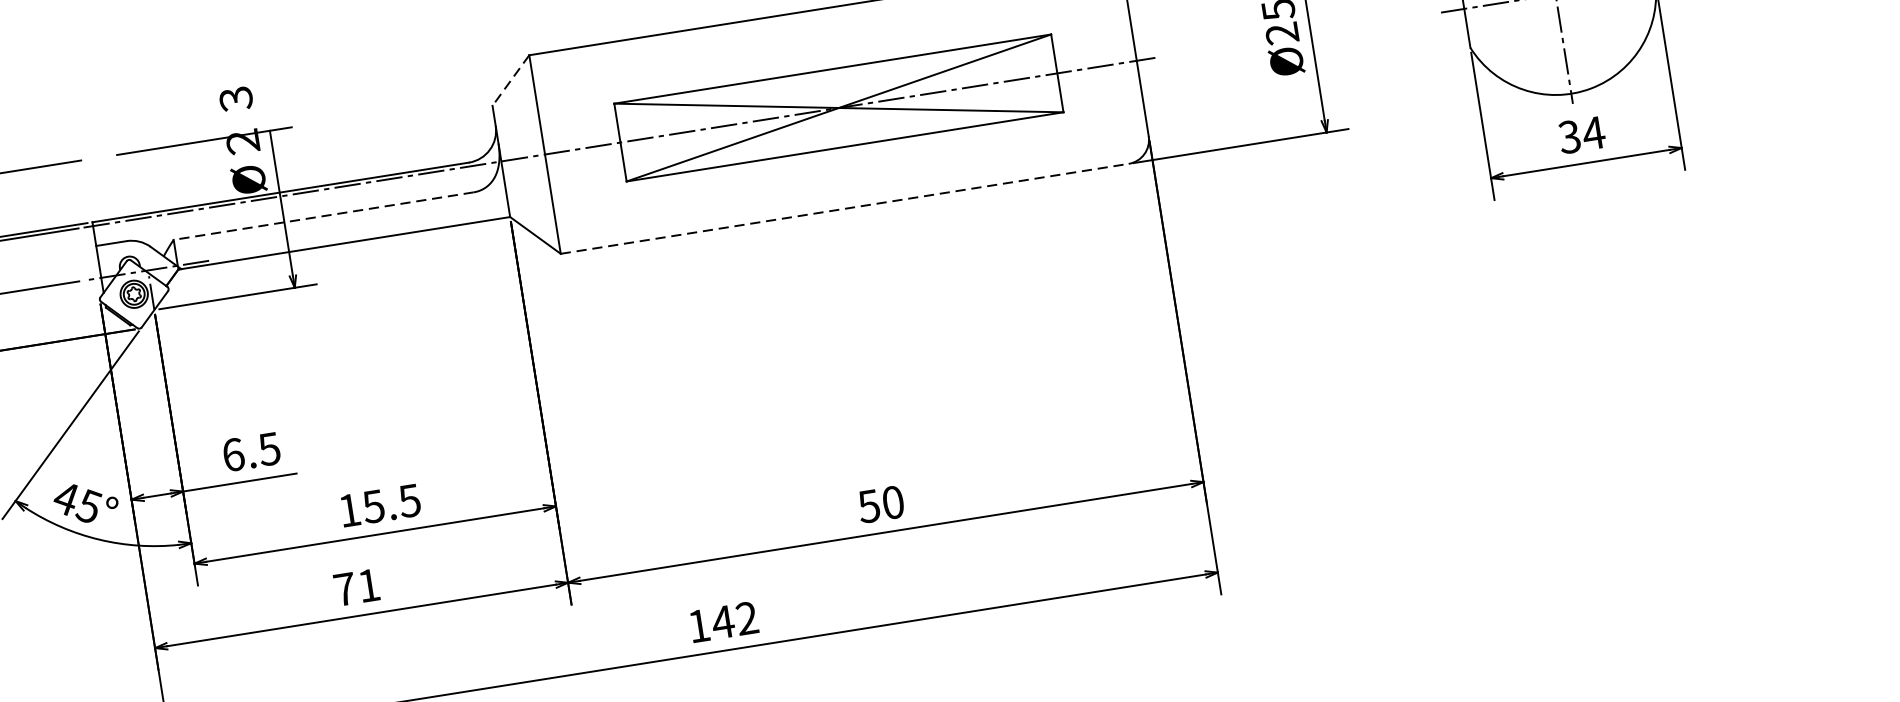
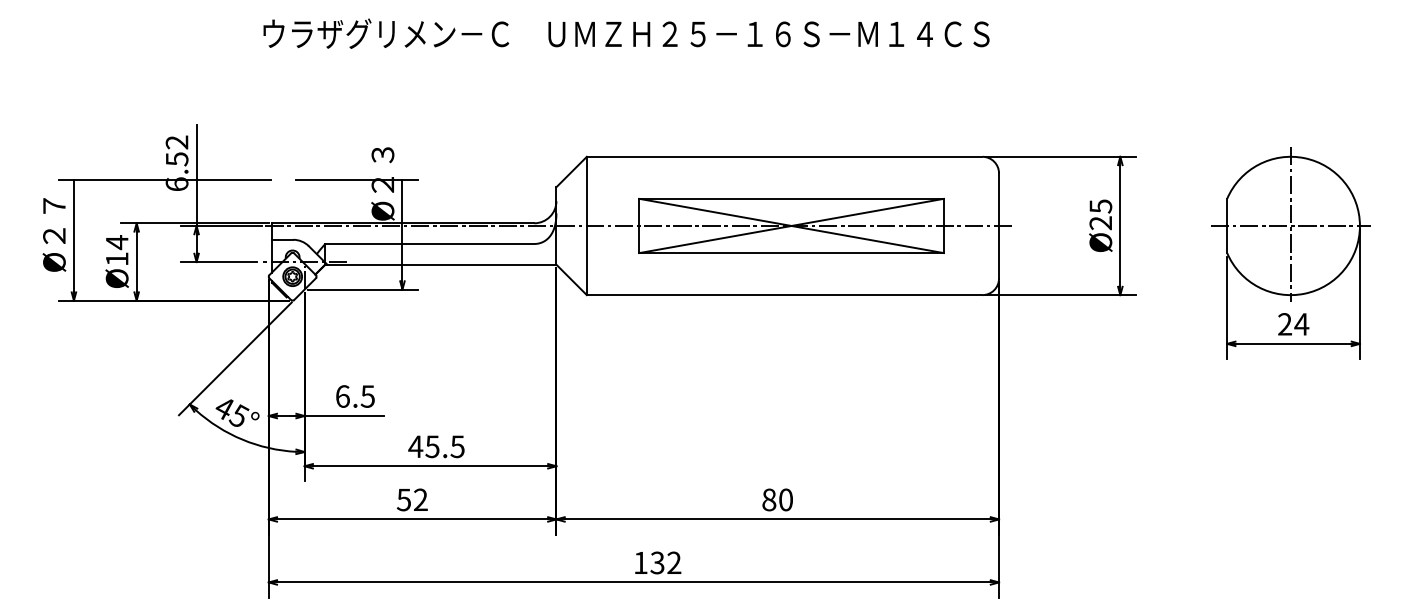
line: (510, 81) -> (571, 172), dashed -> solid
text: (1568, 137) -> (1284, 324), 34 -> 24
line: (844, 209) -> (784, 295), dashed -> solid
line: (323, 216) -> (429, 244), dashed -> solid
text: (869, 505) -> (769, 499), 50 -> 80
text: (349, 510) -> (415, 446), 15.5 -> 45.5
text: (355, 587) -> (411, 499), 71 -> 52
text: (722, 621) -> (657, 562), 142 -> 132

